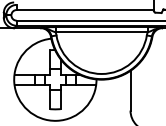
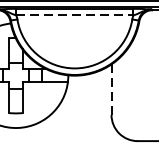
line: (102, 32) -> (75, 15), solid -> dashed
line: (130, 90) -> (111, 89), solid -> dashed

